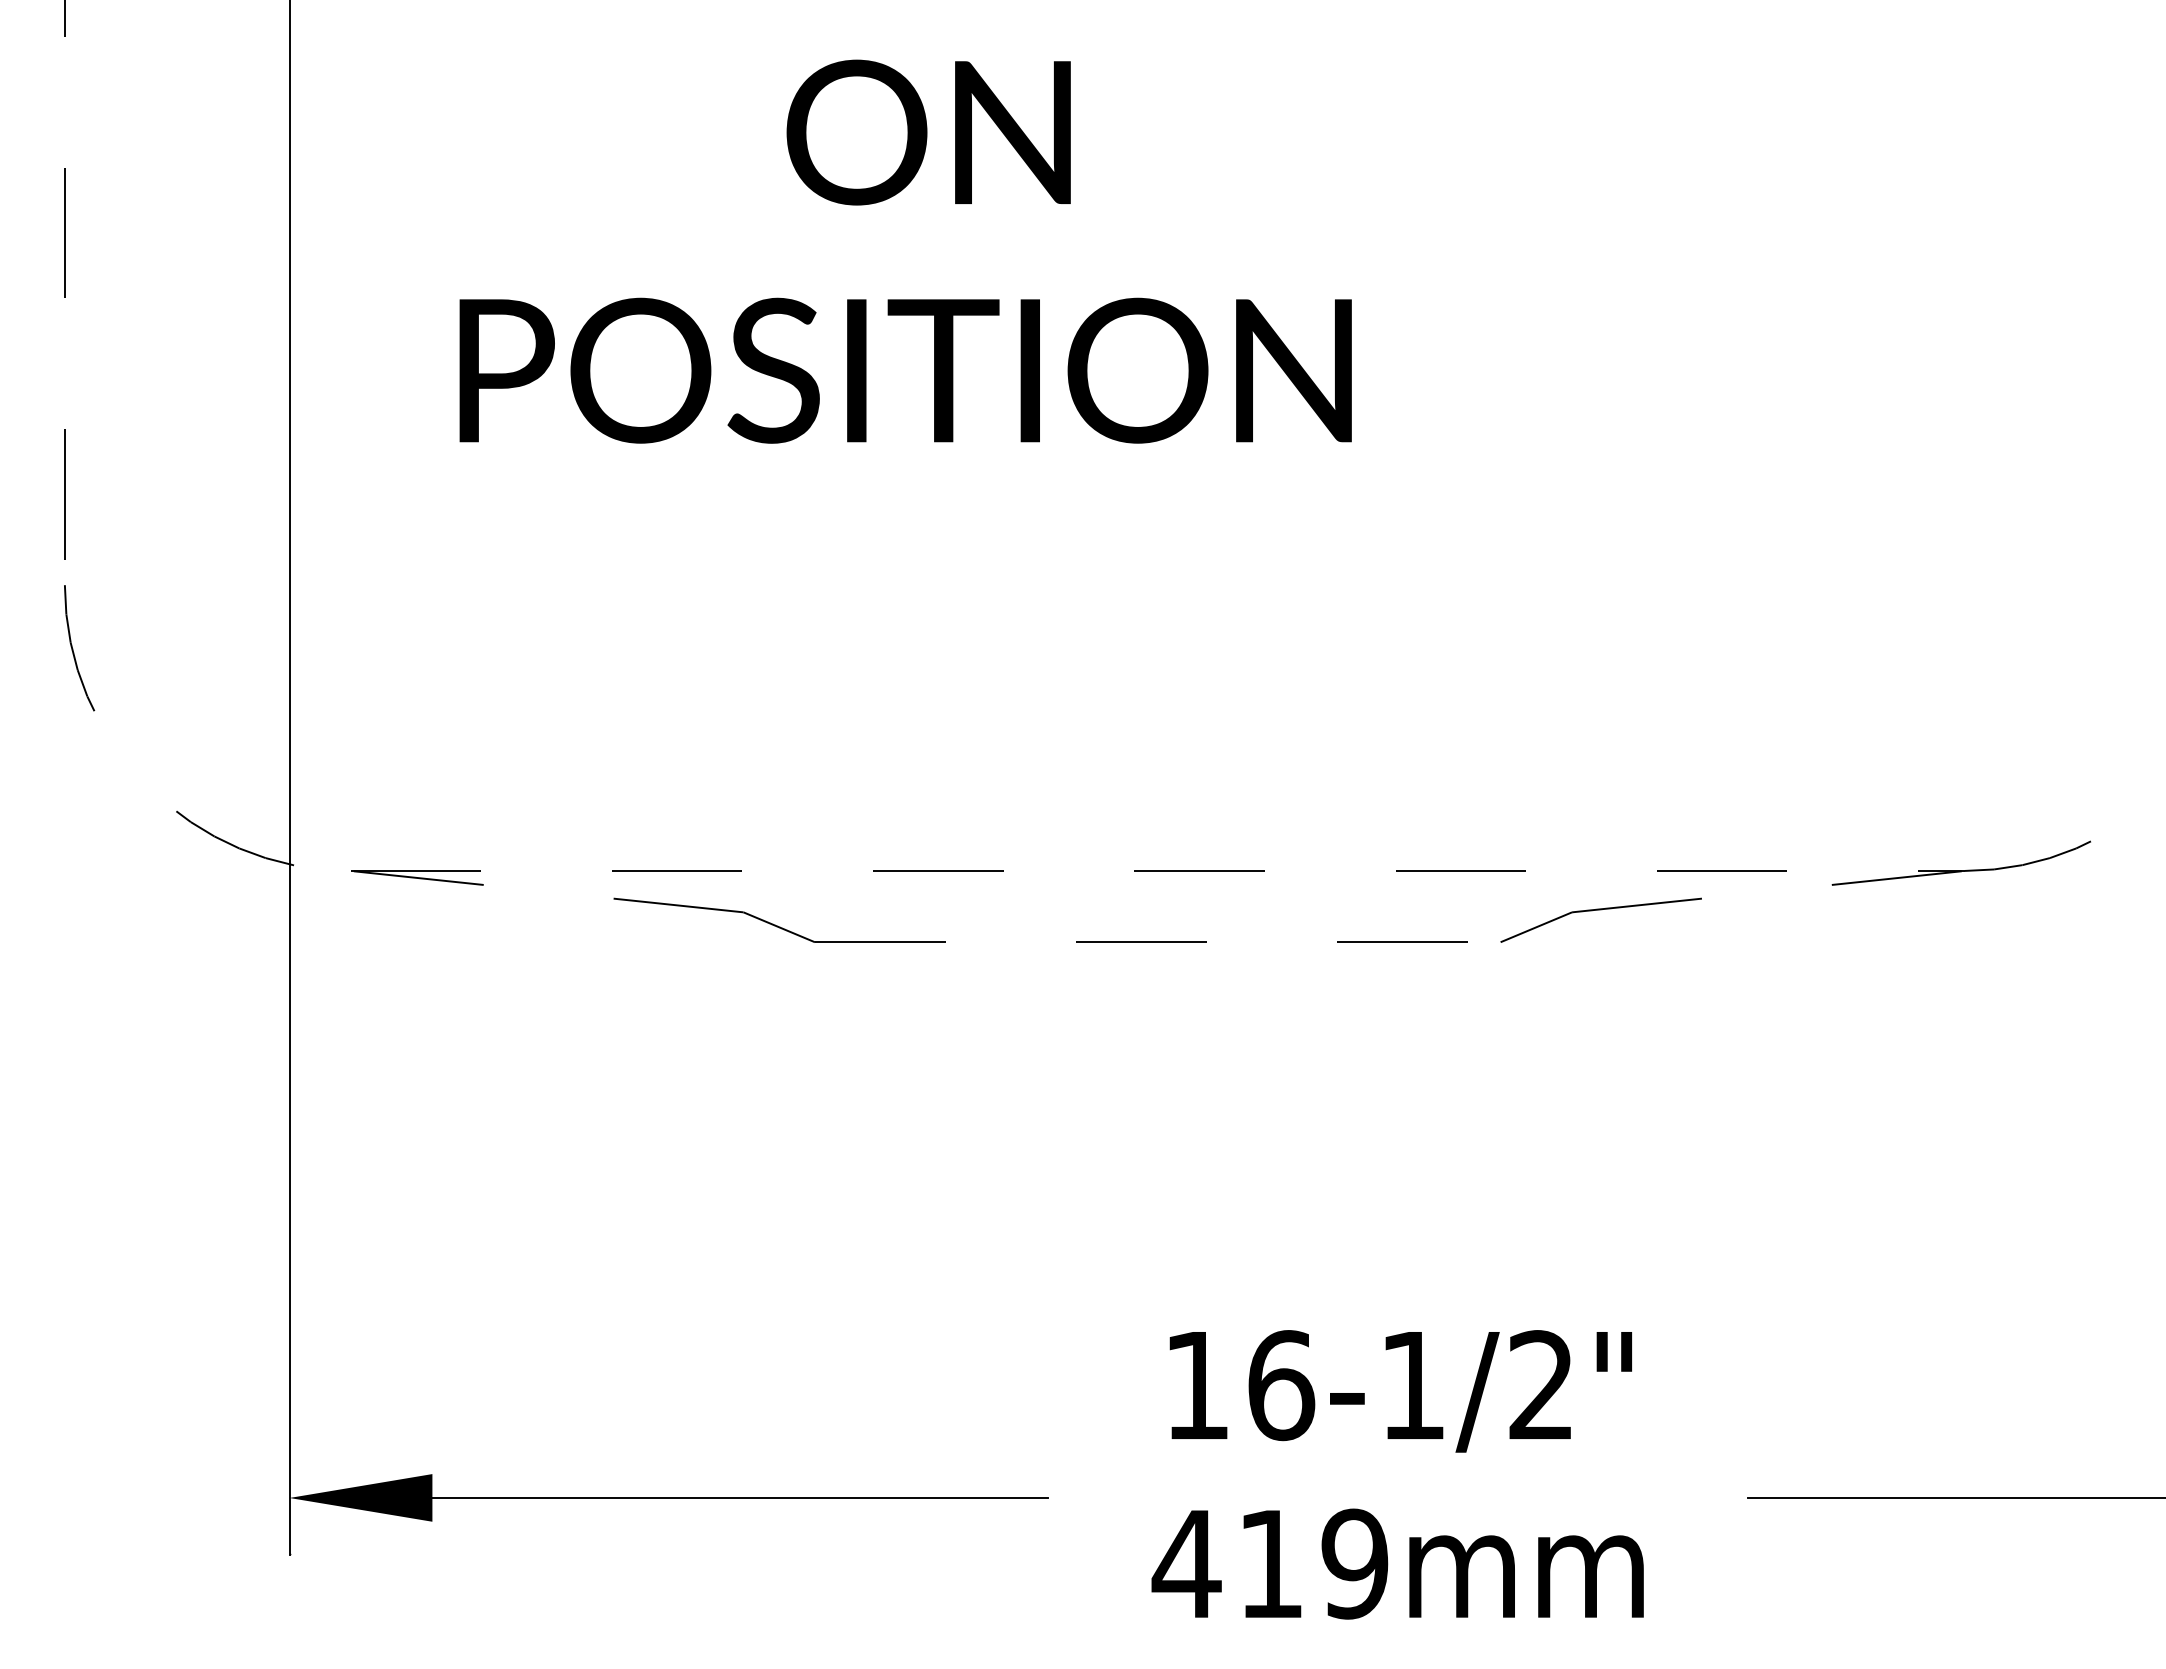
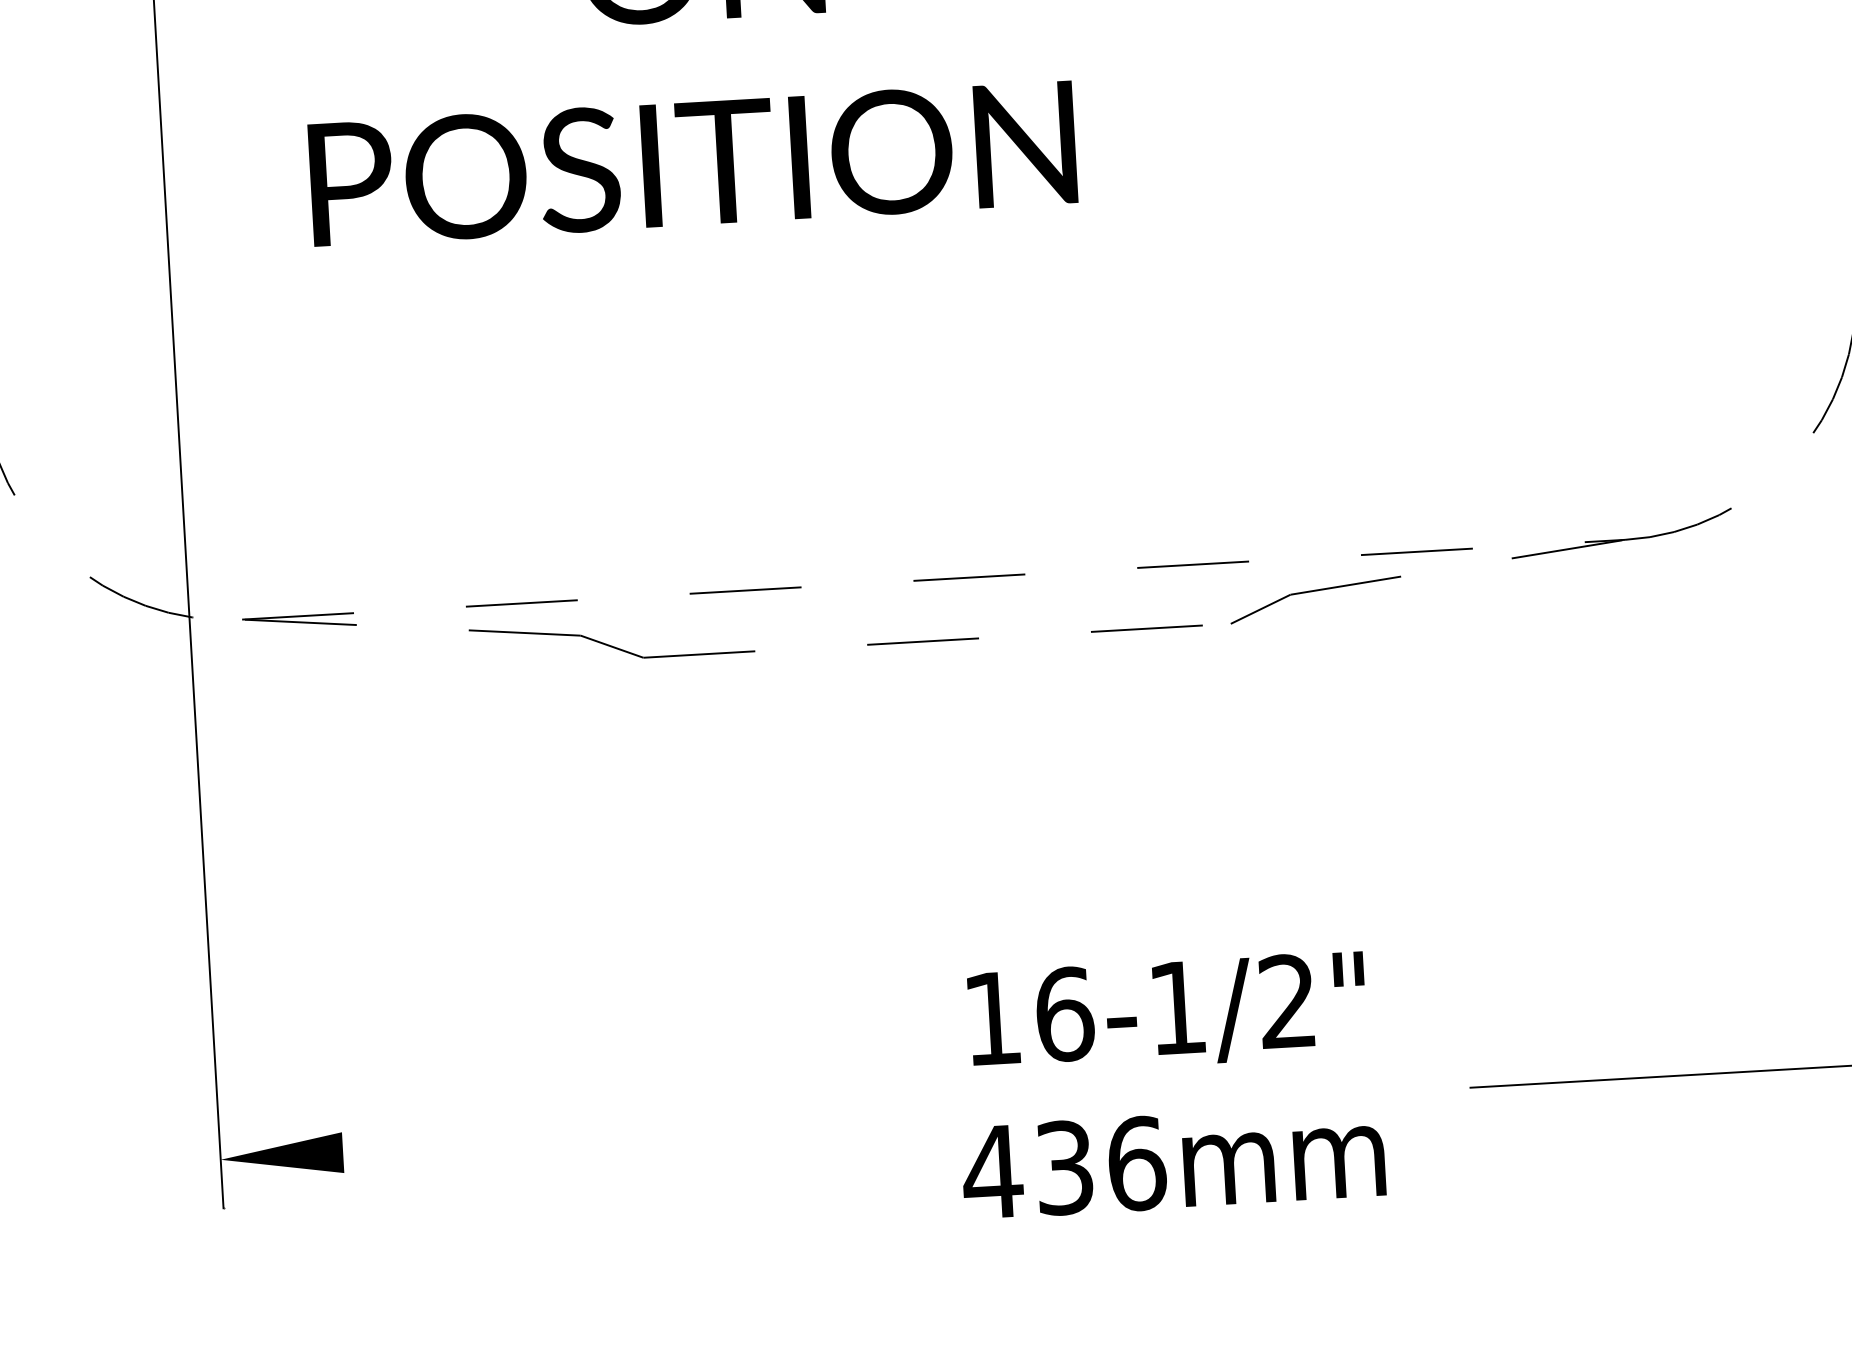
line: (740, 1497) -> (607, 1137), removed
text: (1314, 1563) -> (1102, 1165), 419mm -> 436mm

